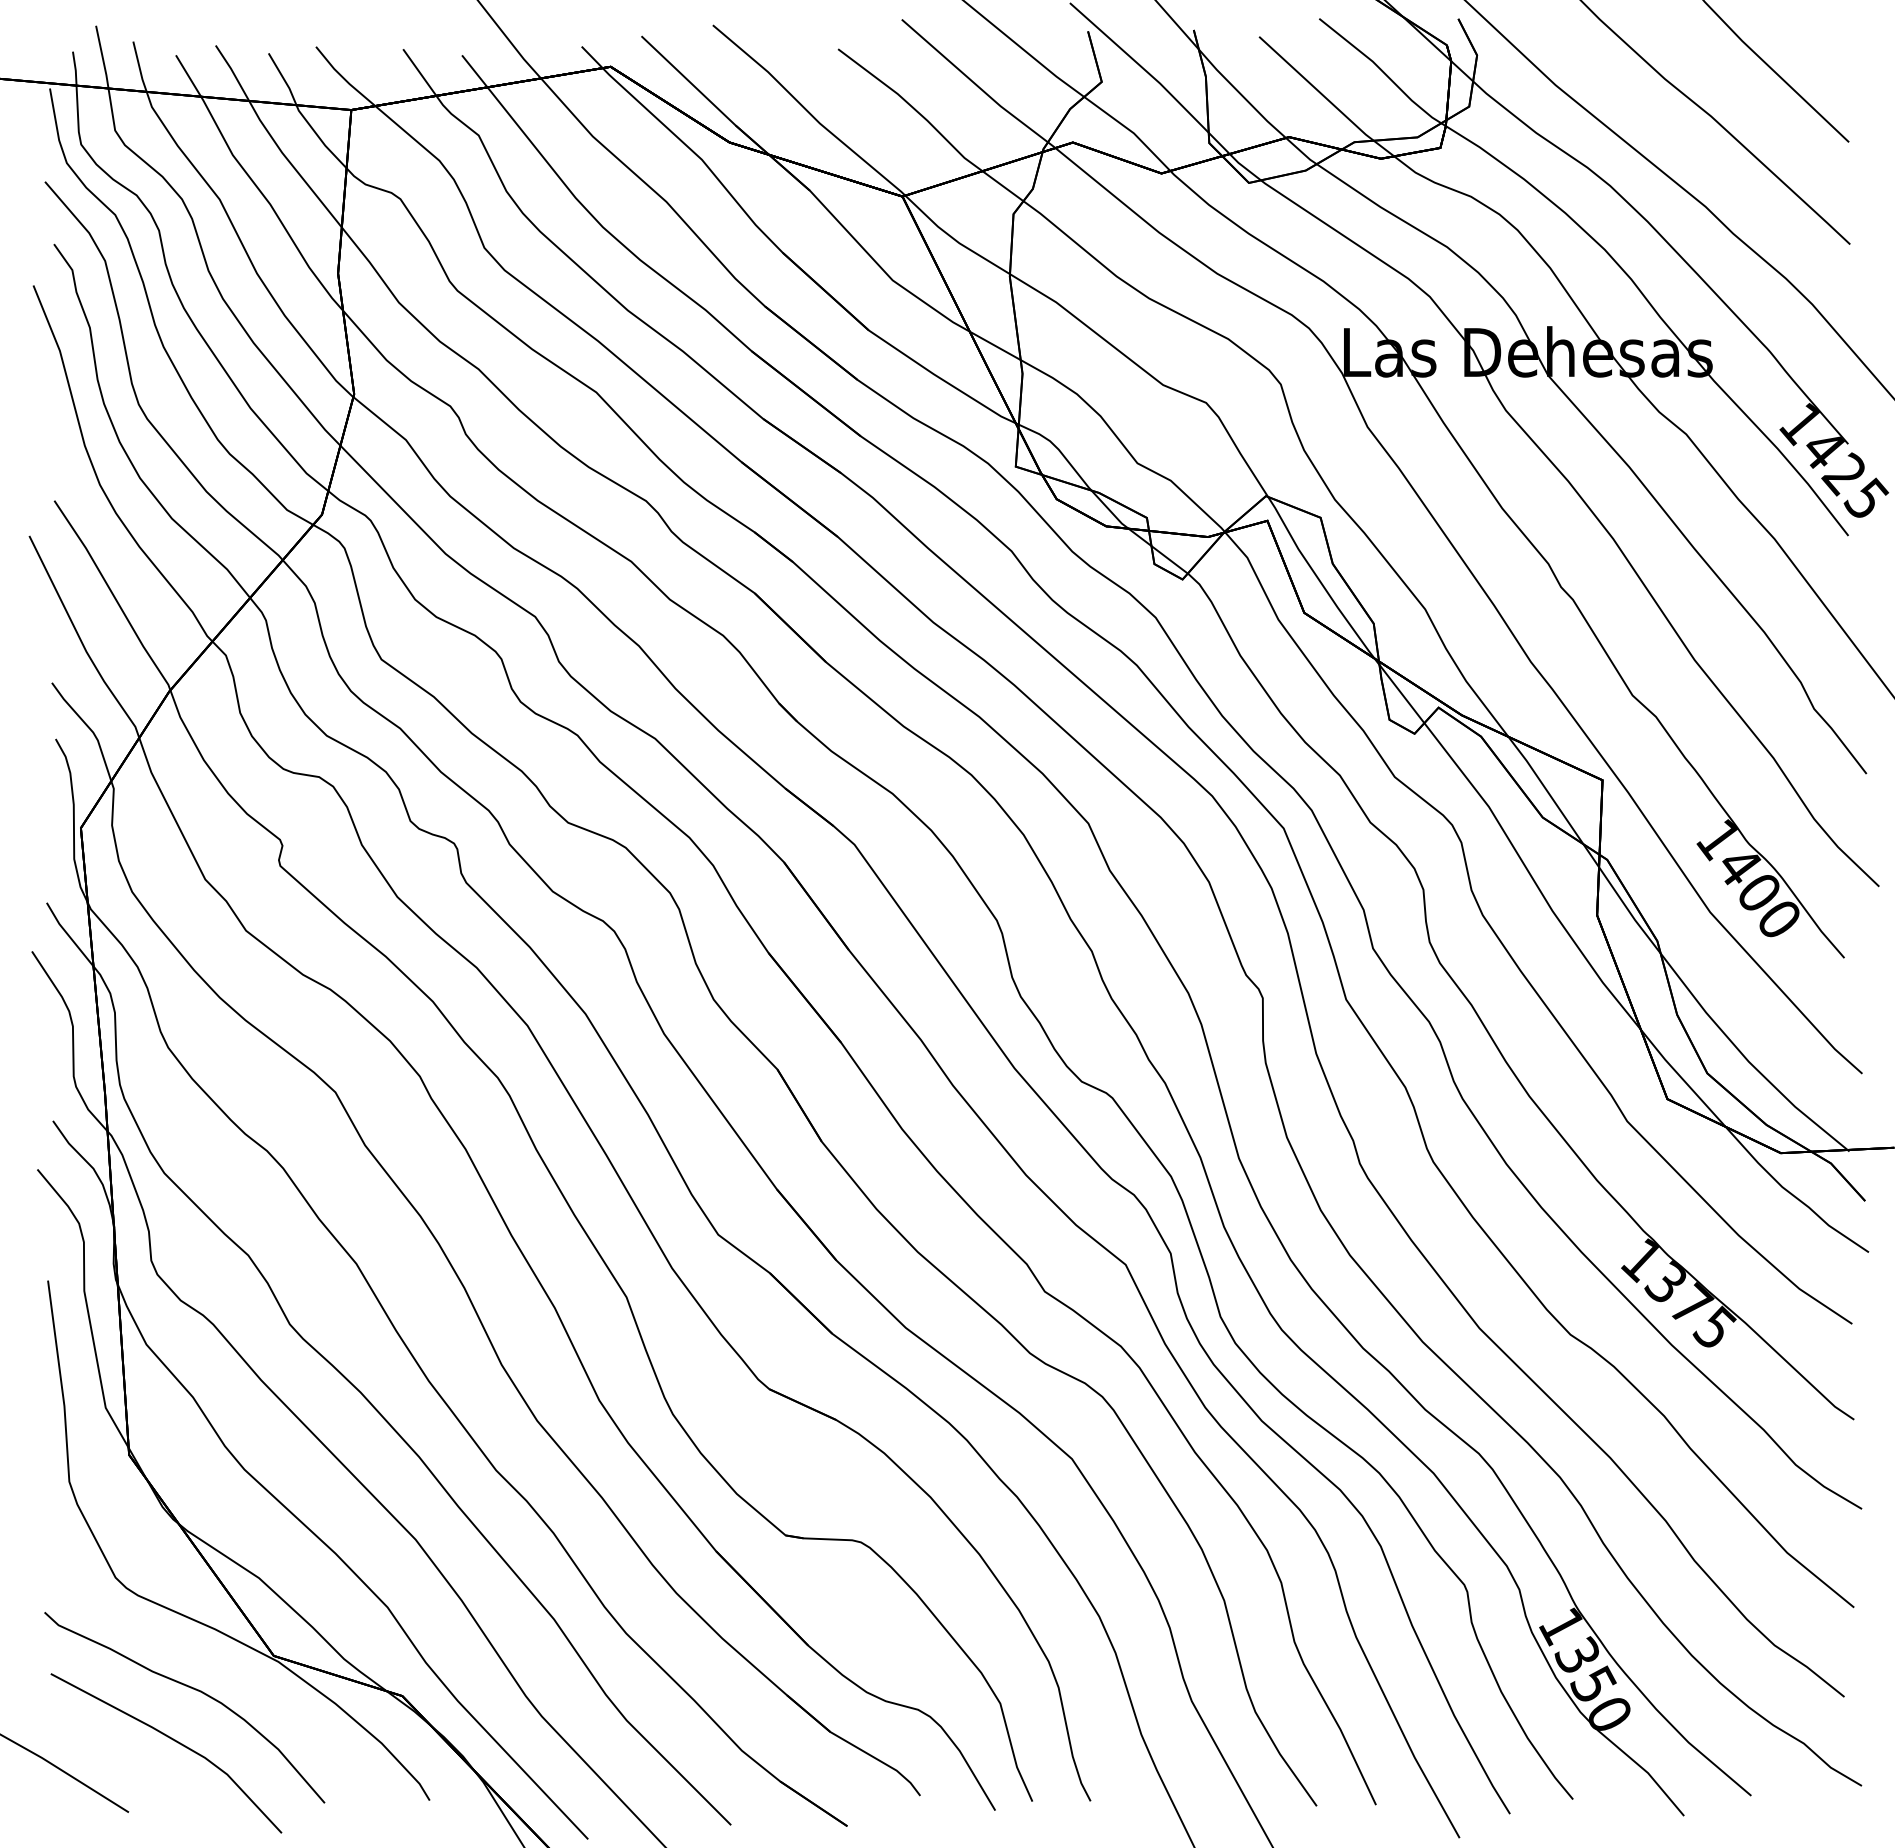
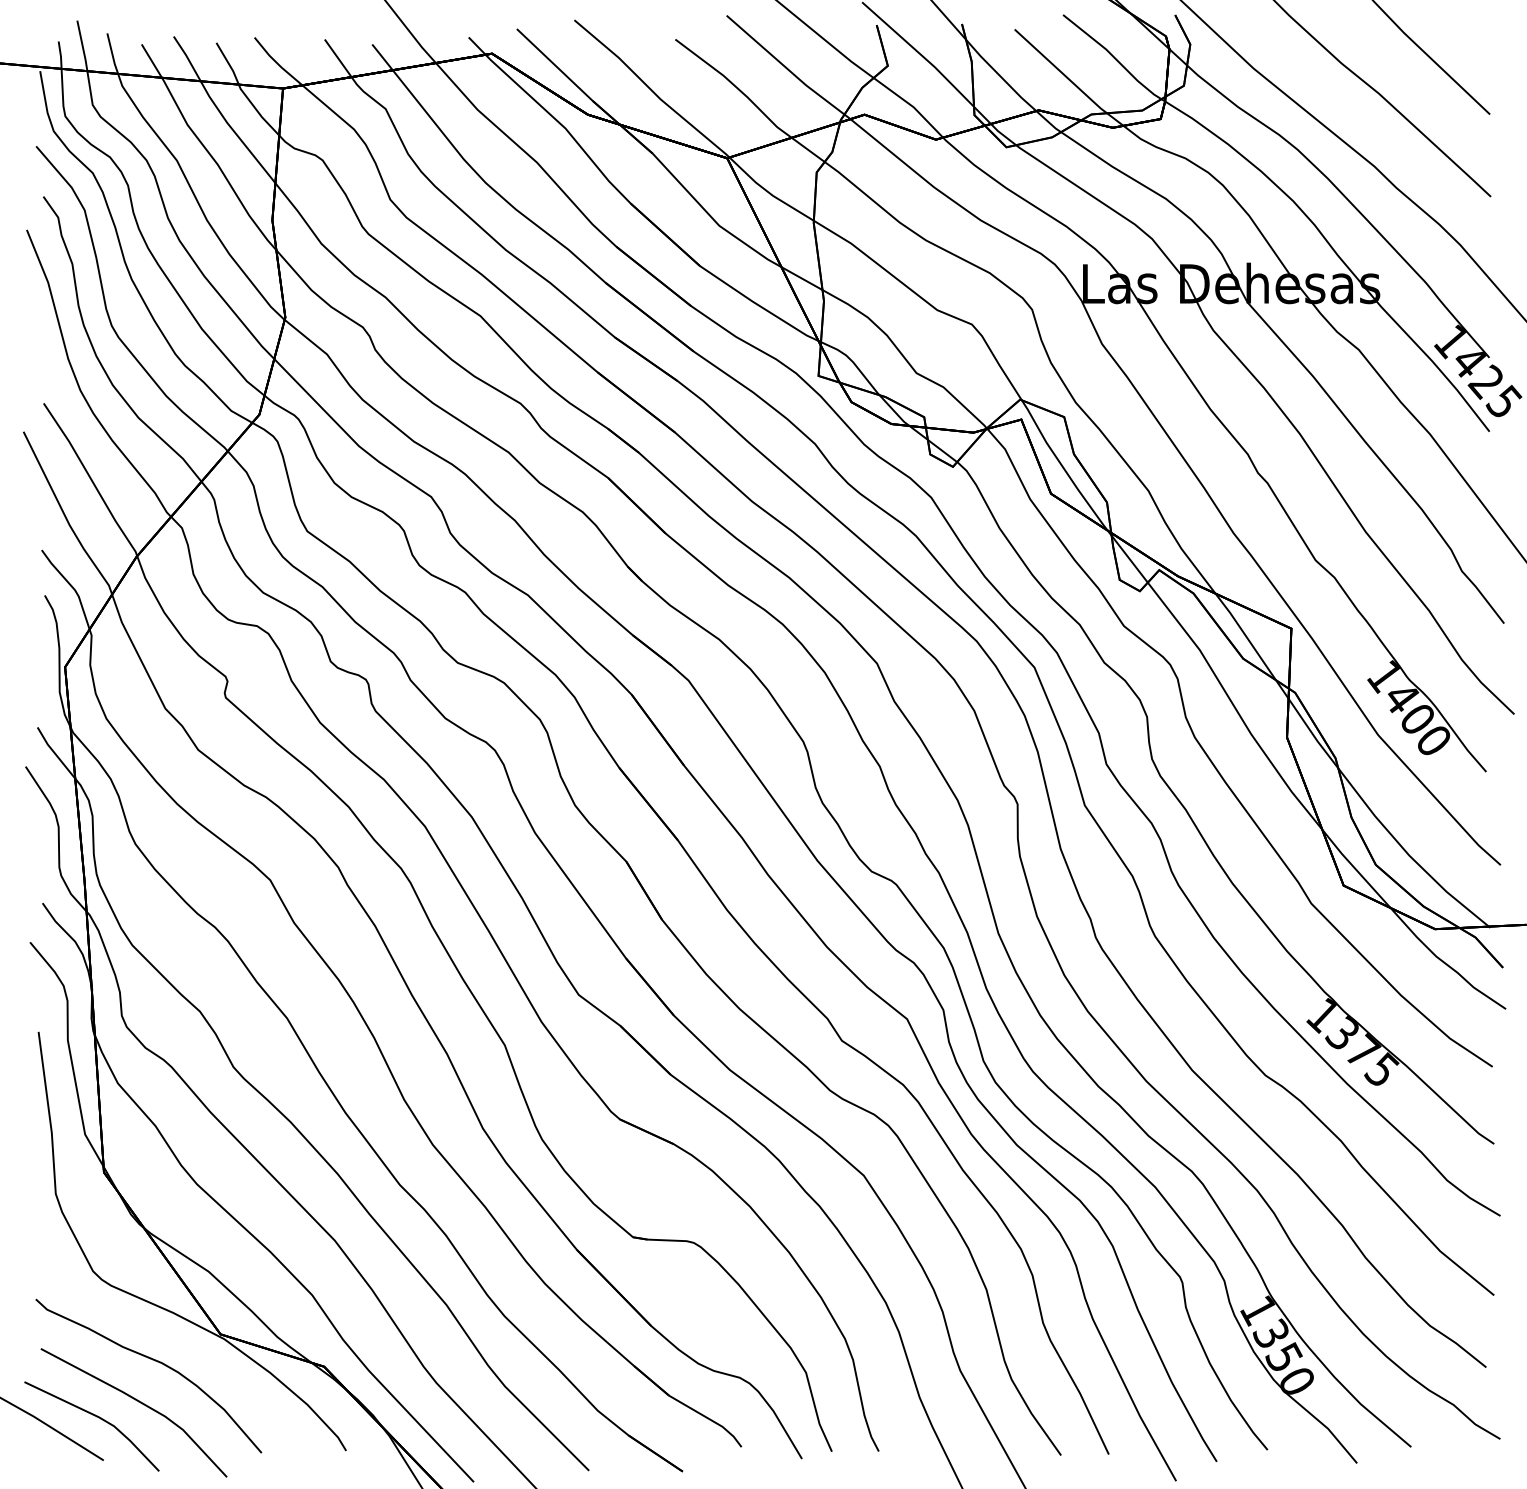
line: (119, 1758) -> (96, 1417), added

